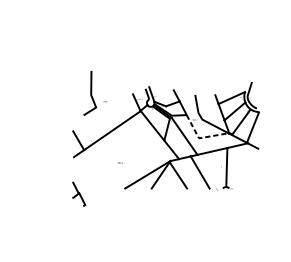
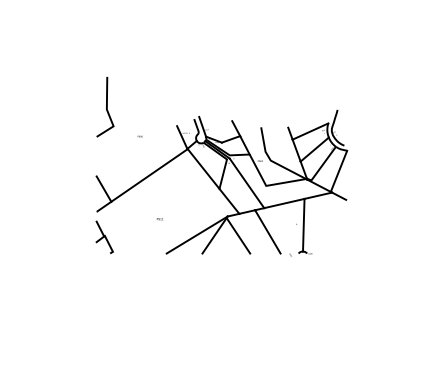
line: (90, 93) -> (106, 107), moved
line: (200, 138) -> (268, 185), dashed -> solid
part: (79, 193) -> (104, 236), moved

